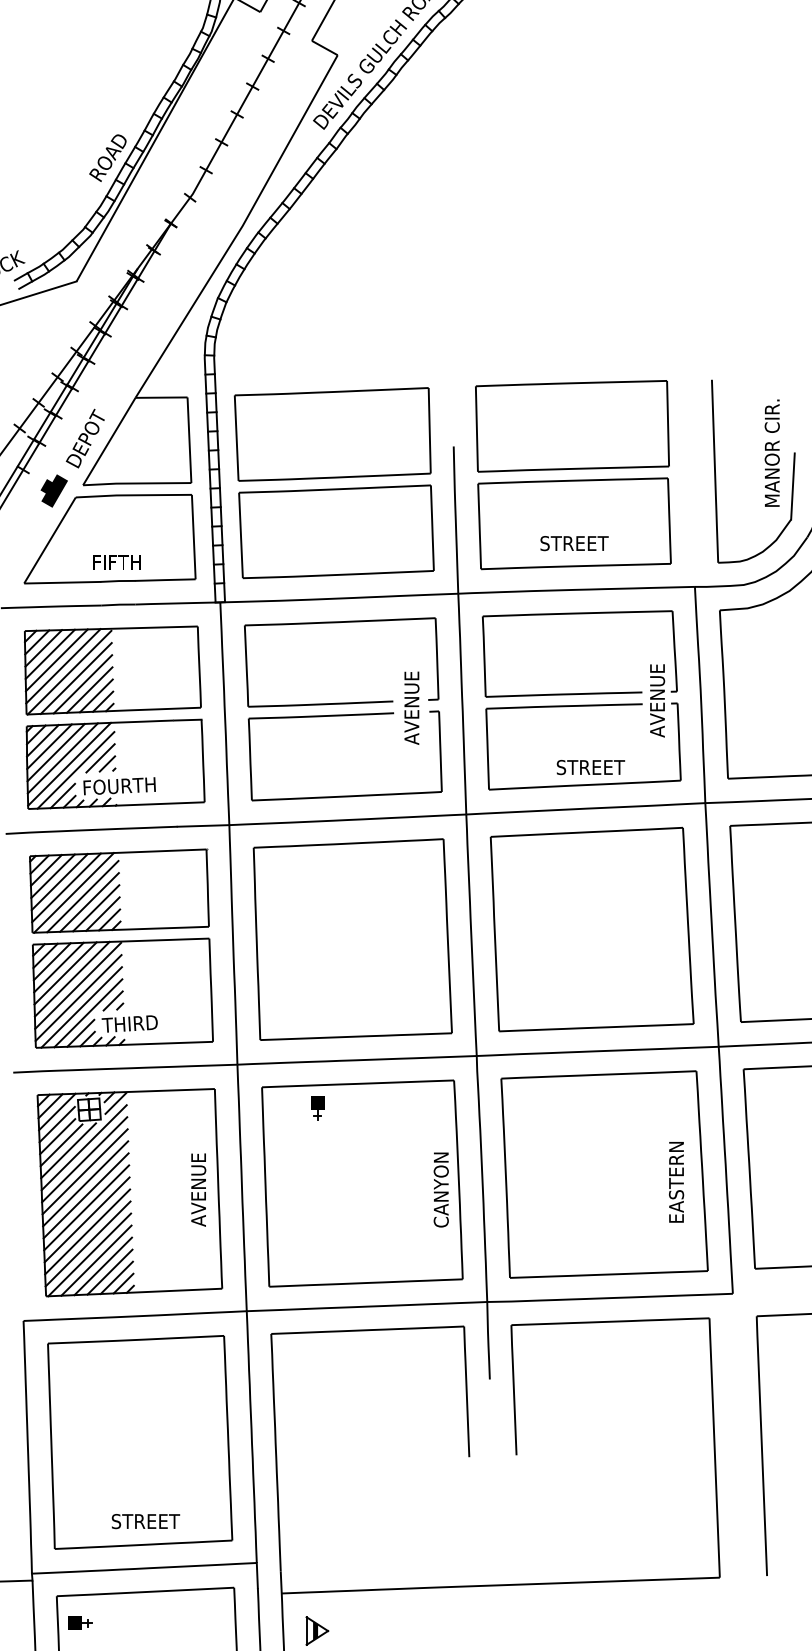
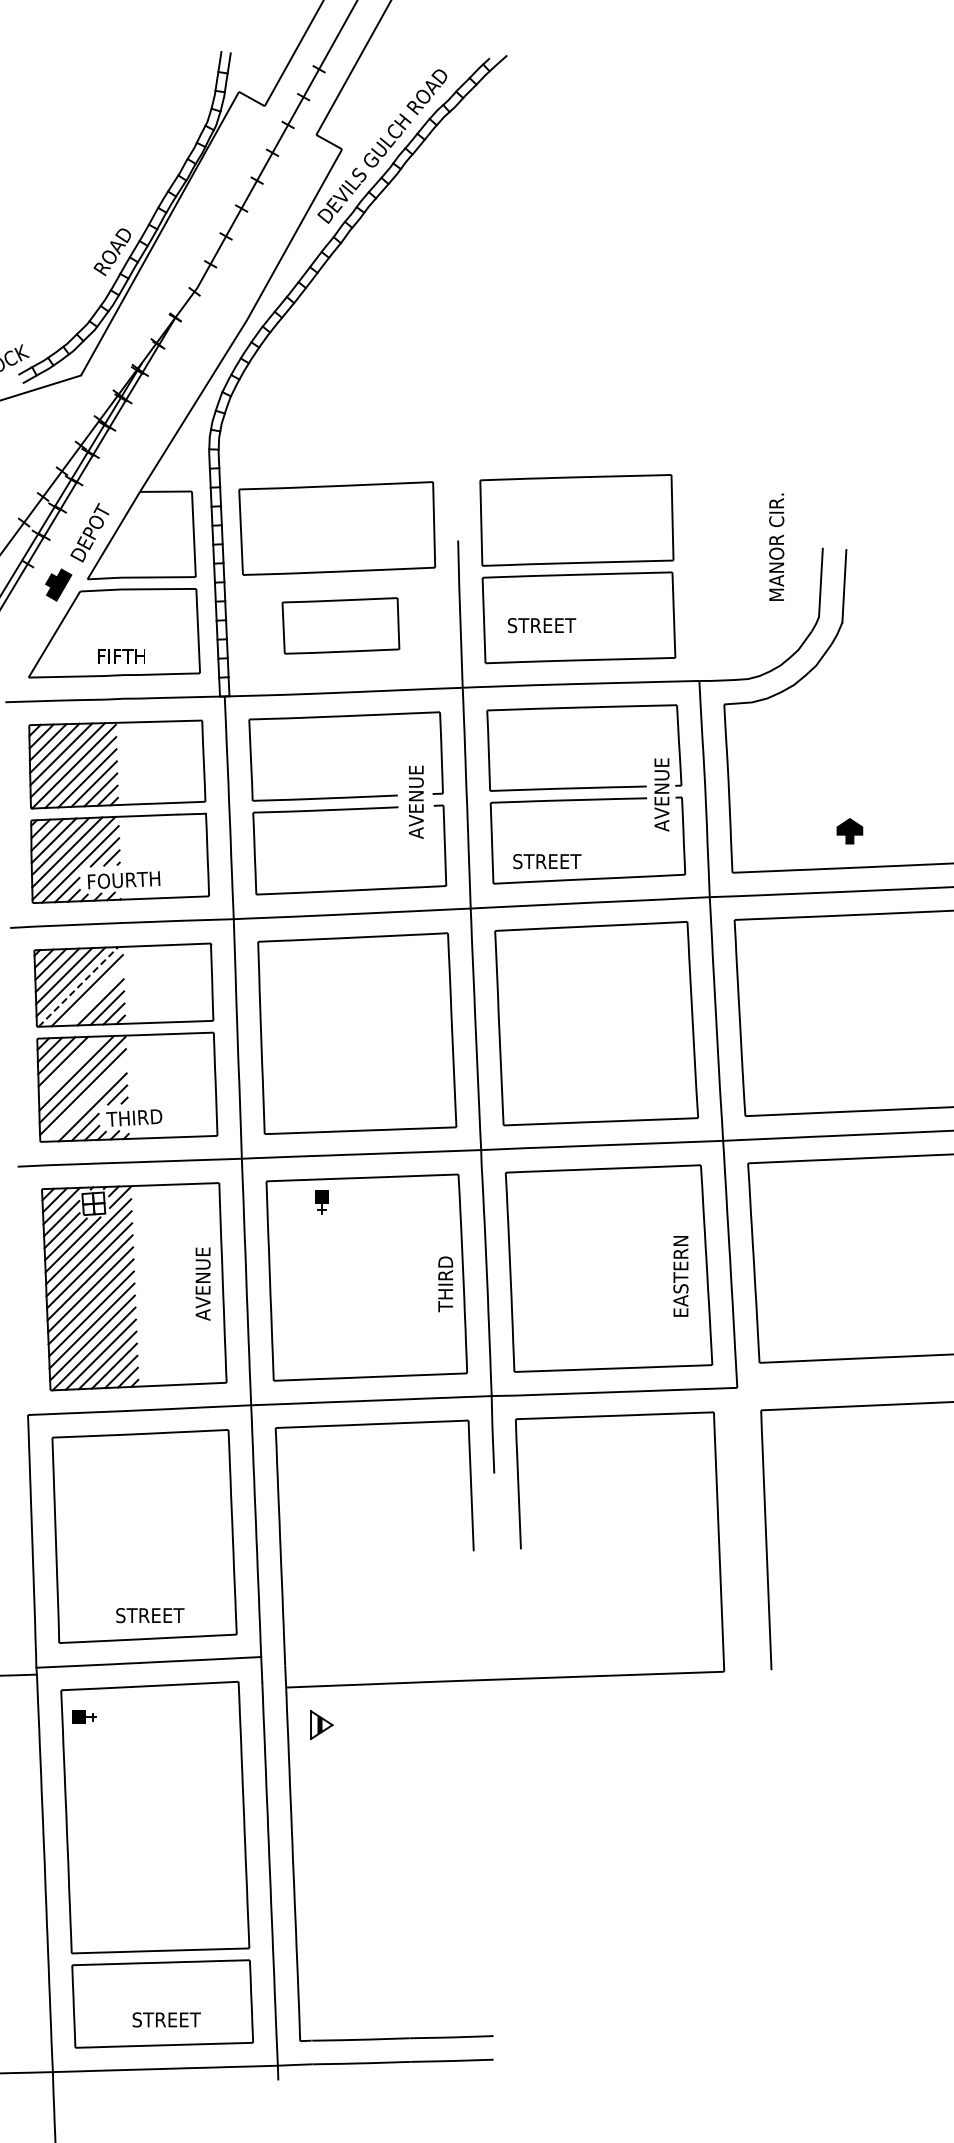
part: (716, 471) -> (720, 565), removed
part: (336, 531) -> (340, 625), size x0.6
text: (575, 543) -> (542, 625), moved
text: (591, 767) -> (547, 861), moved
line: (74, 892) -> (78, 986), solid -> dashed
line: (89, 902) -> (93, 996), removed
line: (65, 973) -> (69, 1067), removed
line: (81, 1007) -> (85, 1101), removed
text: (441, 1189) -> (445, 1283), CANYON -> THIRD

